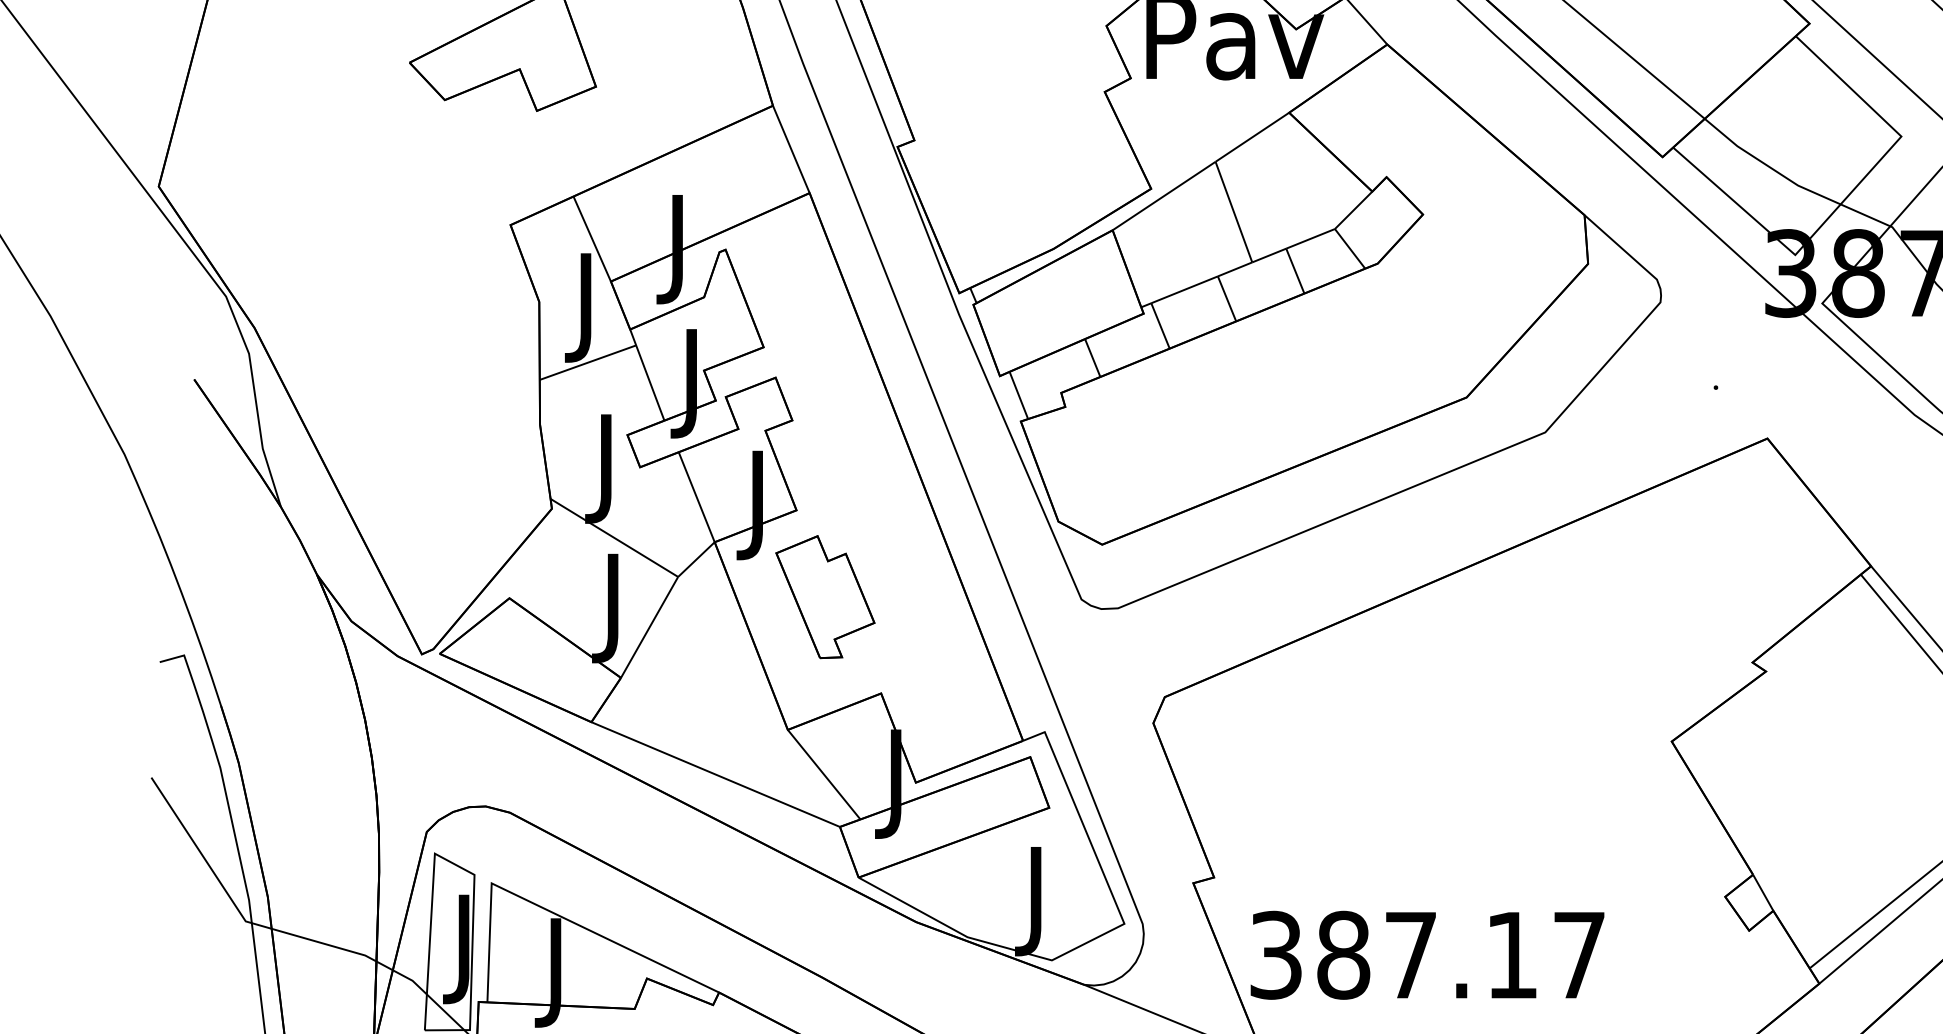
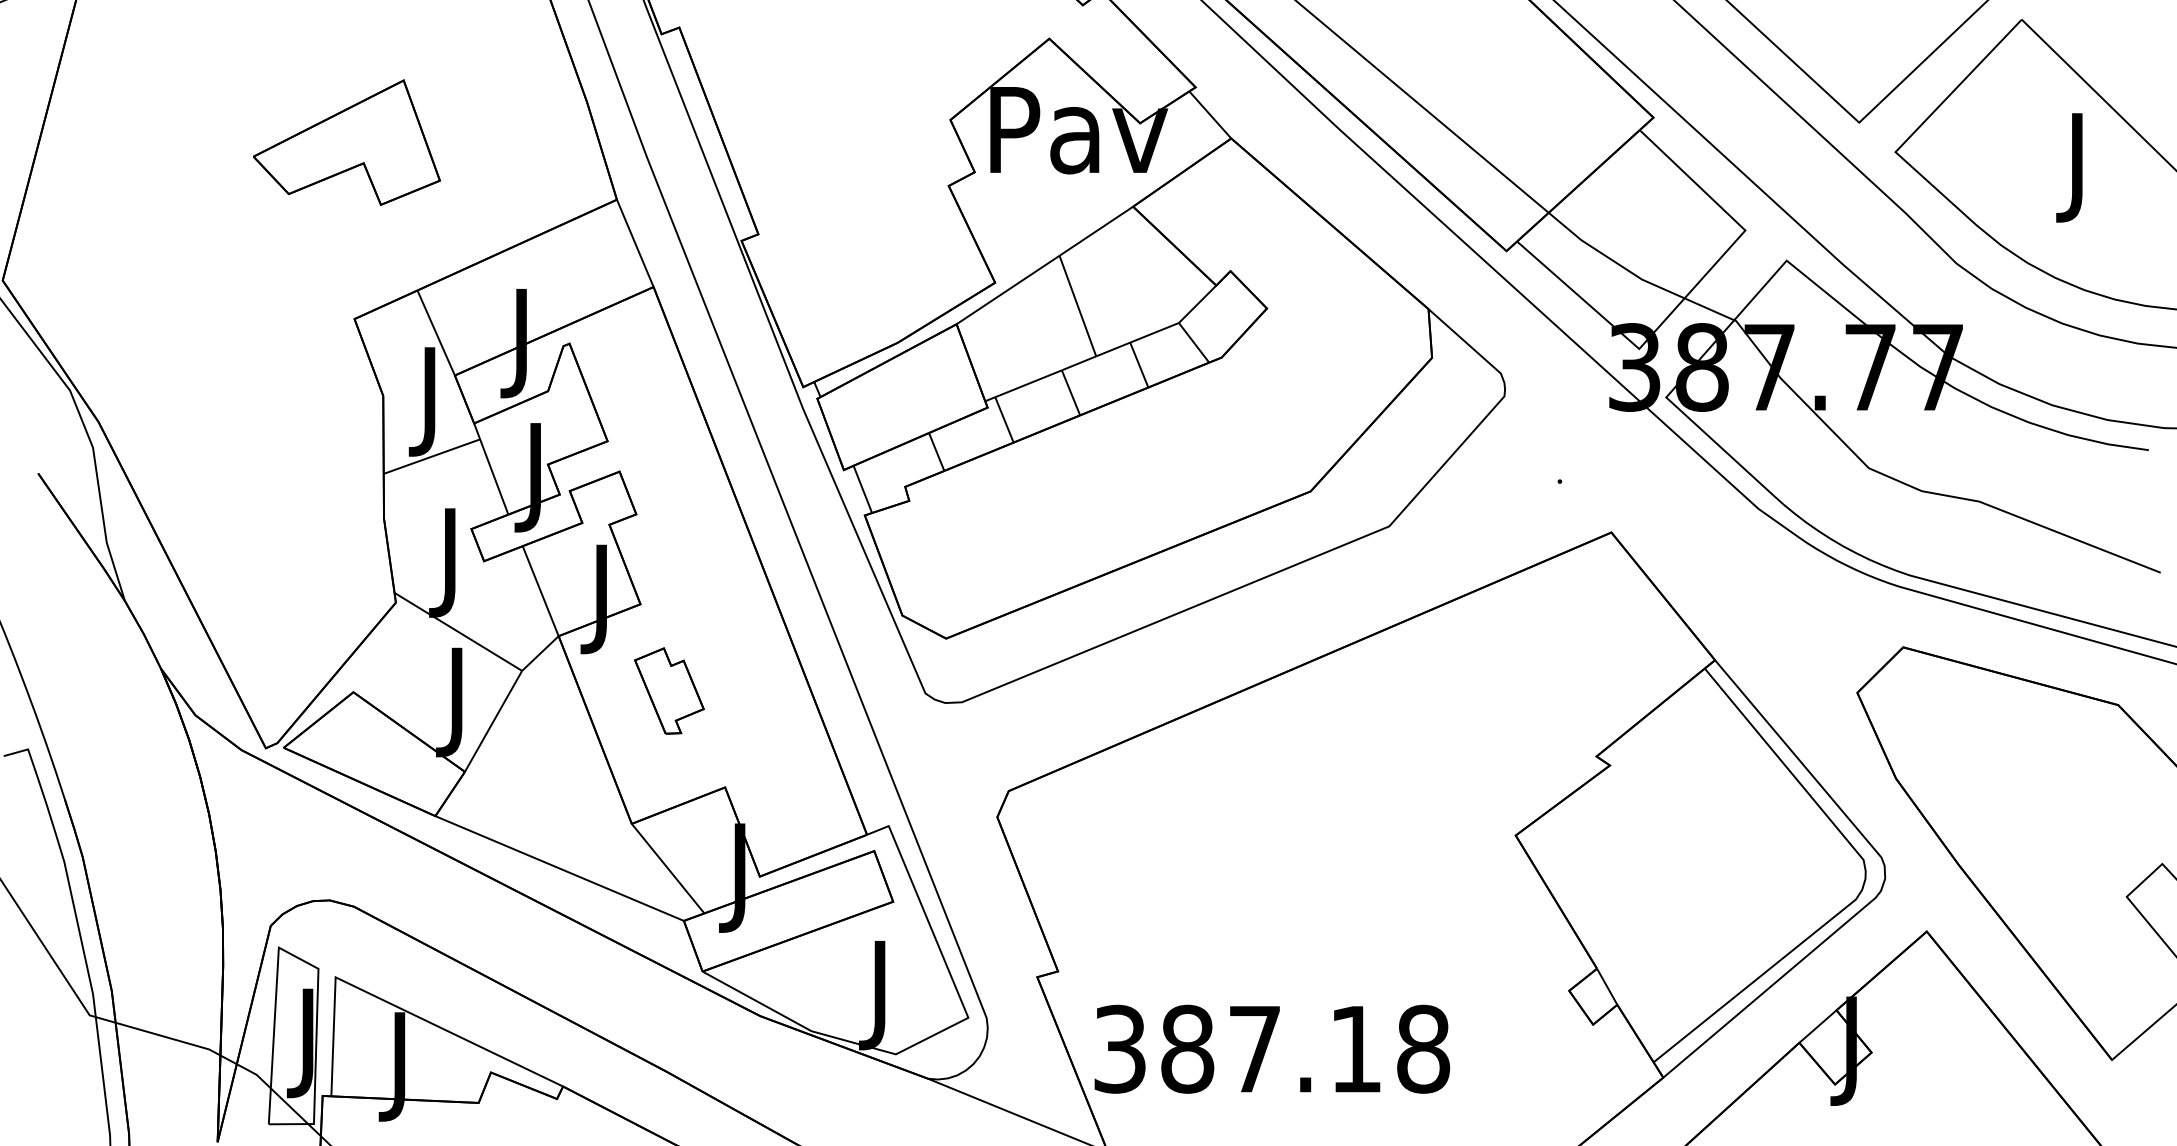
part: (825, 596) -> (669, 690), size x0.7
text: (1579, 954) -> (1423, 1048), 387.17 -> 387.18

